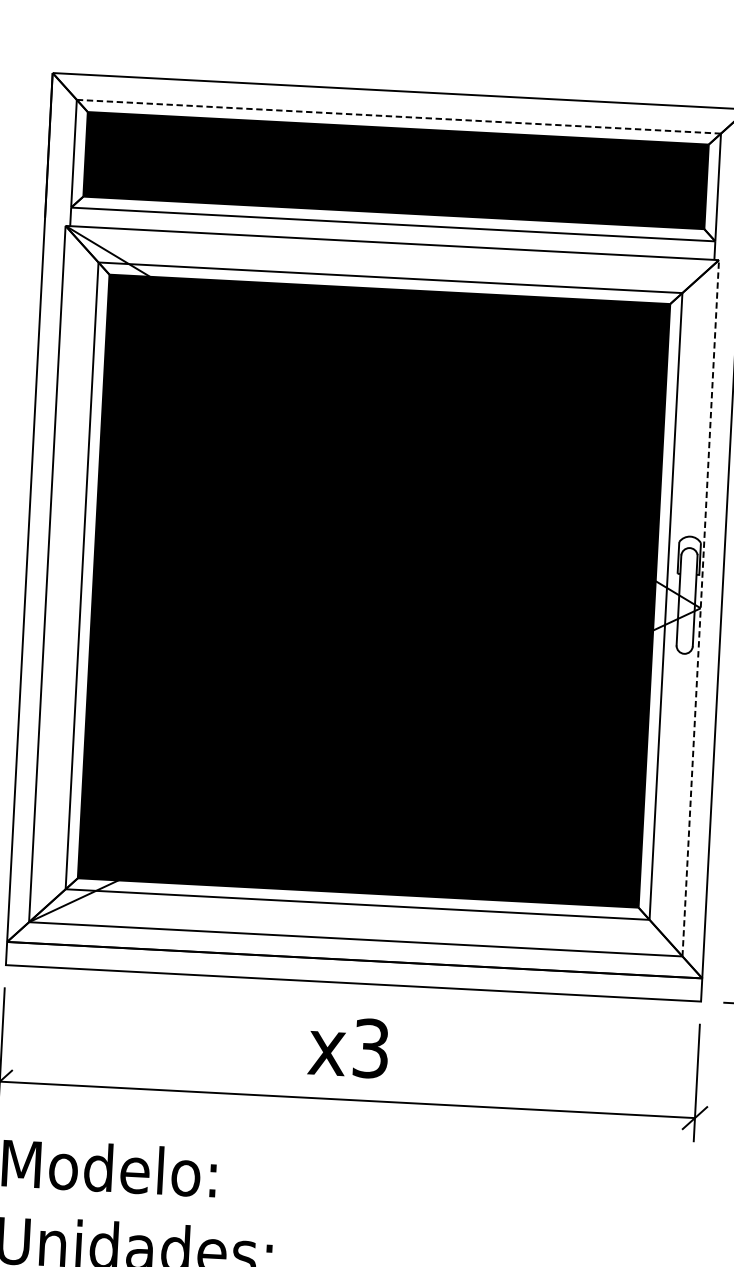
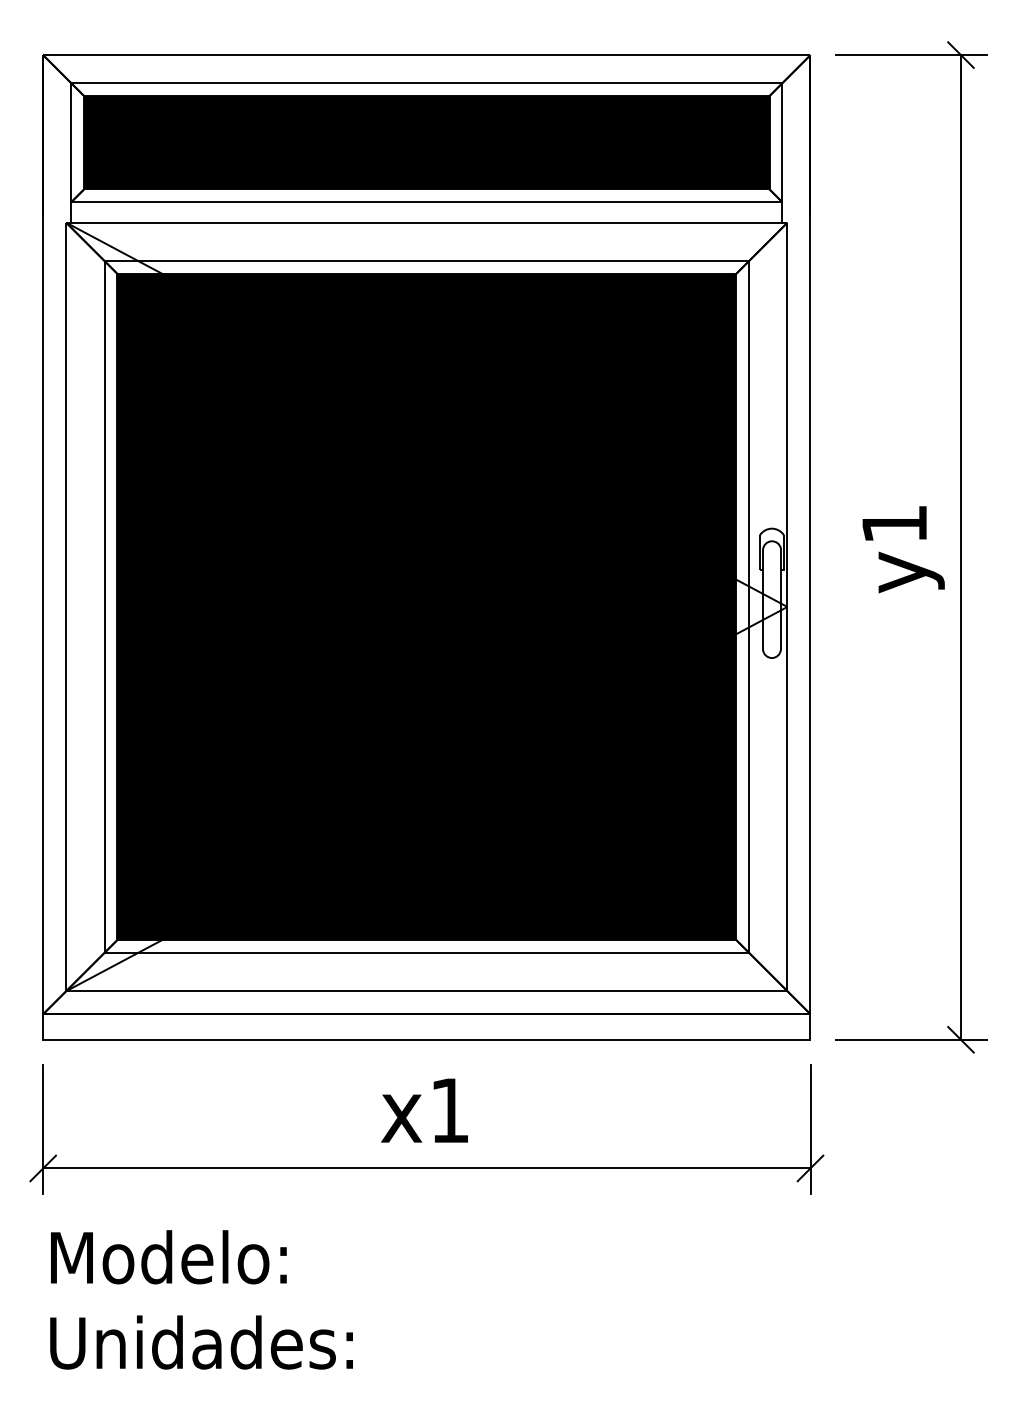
line: (398, 116) -> (426, 83), dashed -> solid
line: (700, 607) -> (787, 606), dashed -> solid
text: (370, 1048) -> (449, 1110), x3 -> x1

